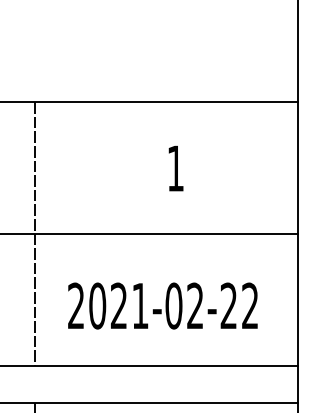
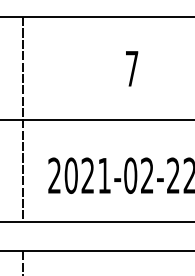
text: (175, 168) -> (131, 68), 1 -> 7

